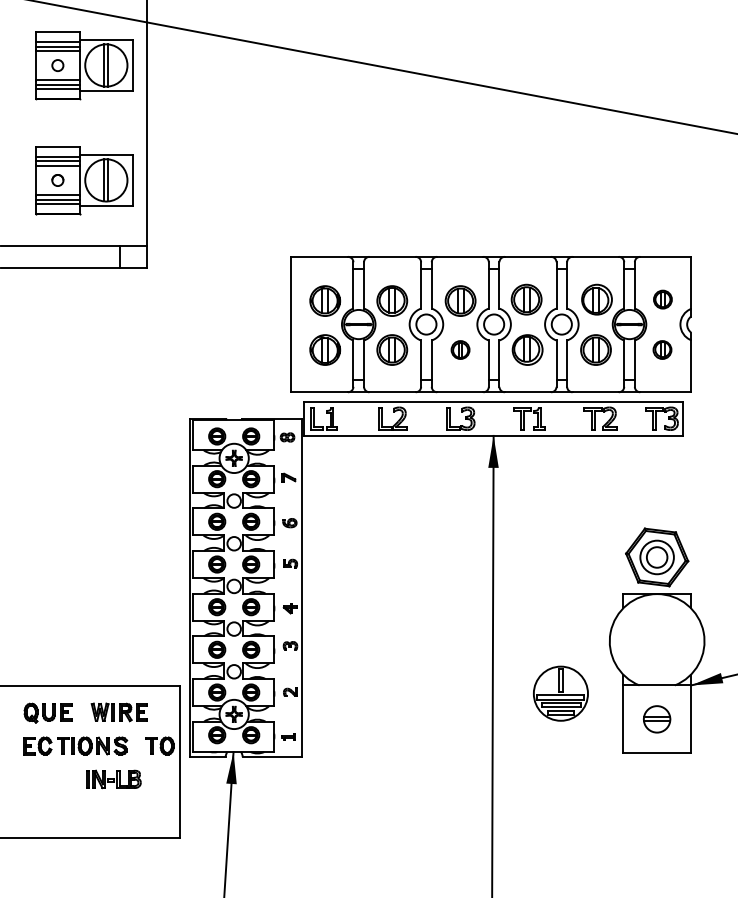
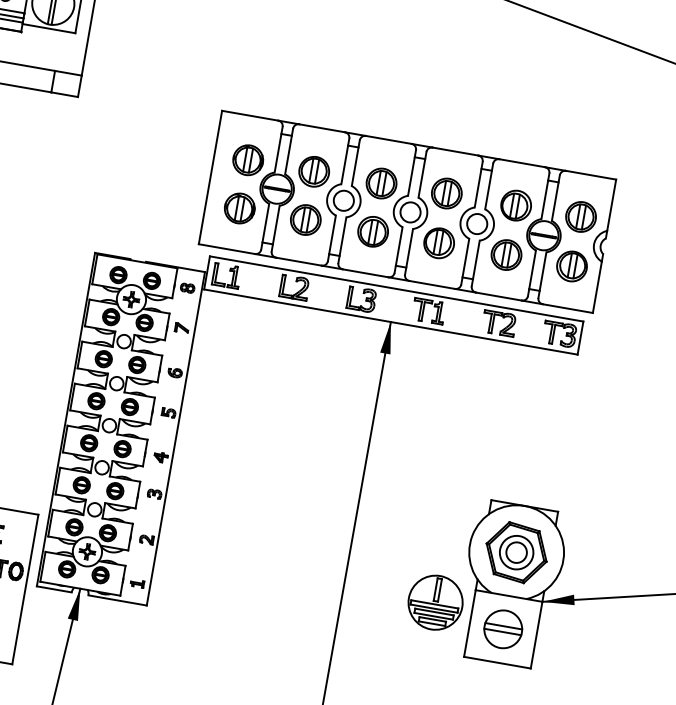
part: (662, 299) -> (580, 216), size x1.67
part: (460, 349) -> (373, 231), size x1.67
part: (662, 349) -> (572, 265), size x1.67
part: (657, 557) -> (516, 552), moved
part: (560, 693) -> (435, 602), moved
part: (656, 719) -> (502, 629), size x1.43

